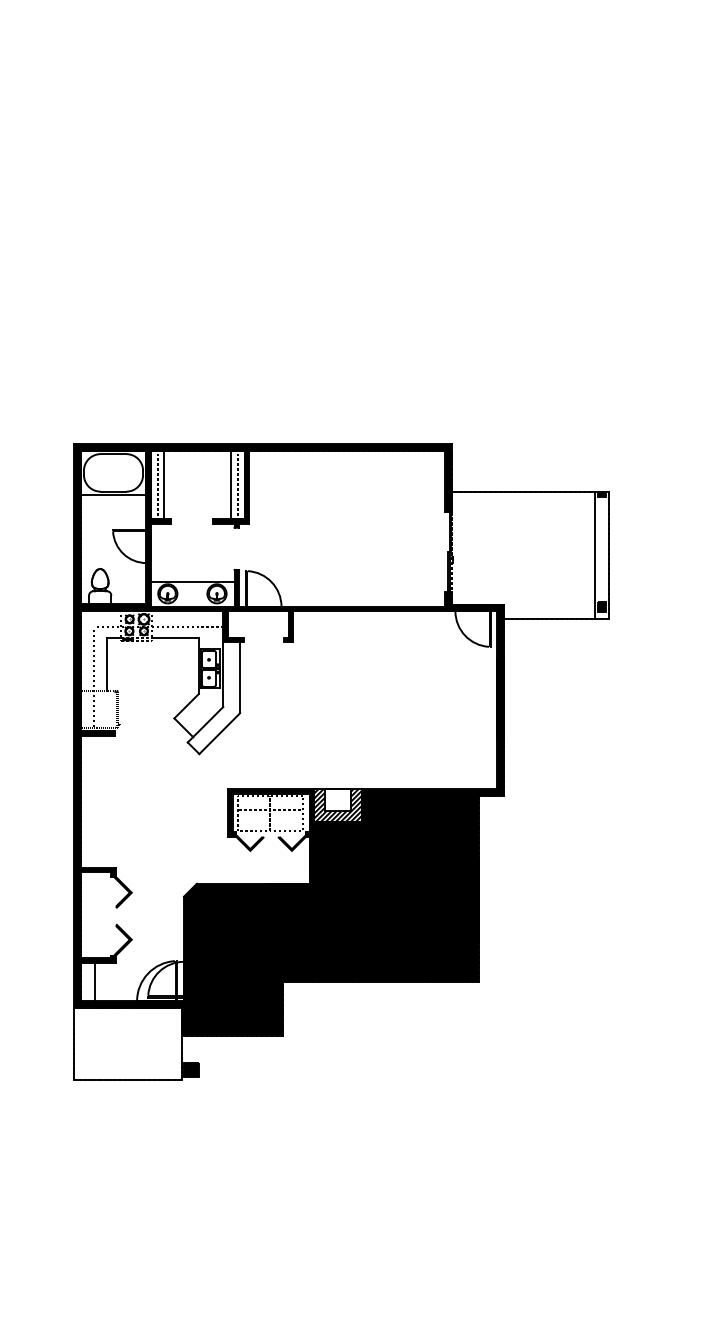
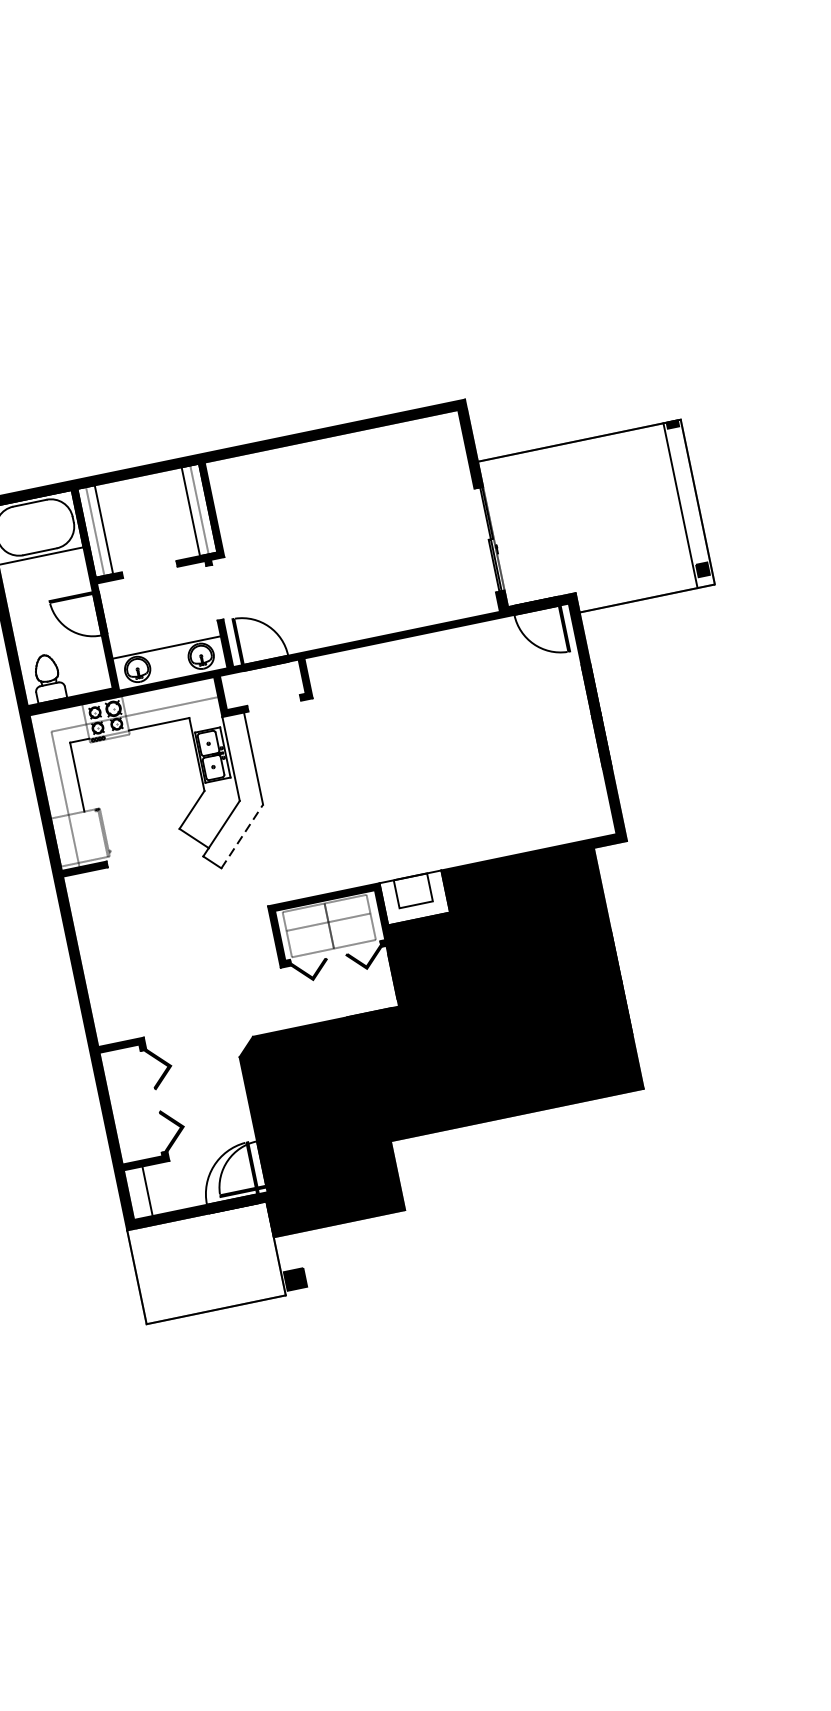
line: (219, 733) -> (241, 836), solid -> dashed
hatch: (338, 805) -> (415, 897), removed

